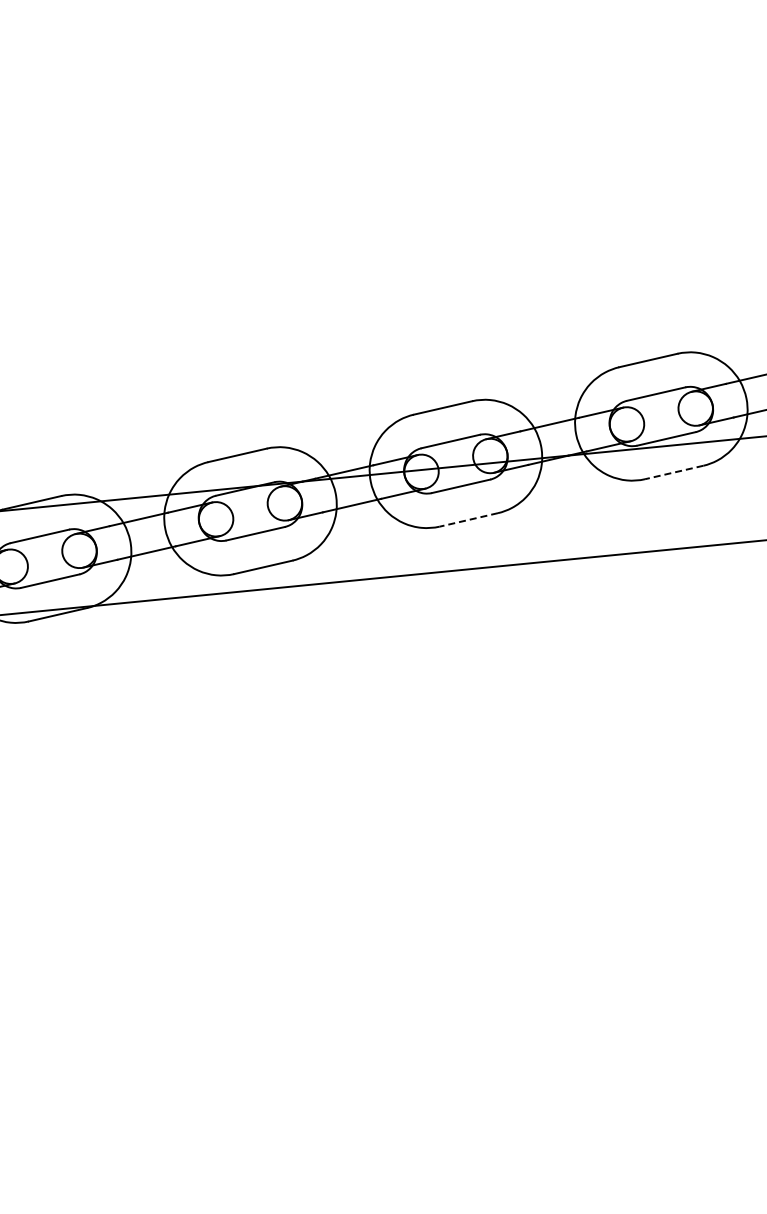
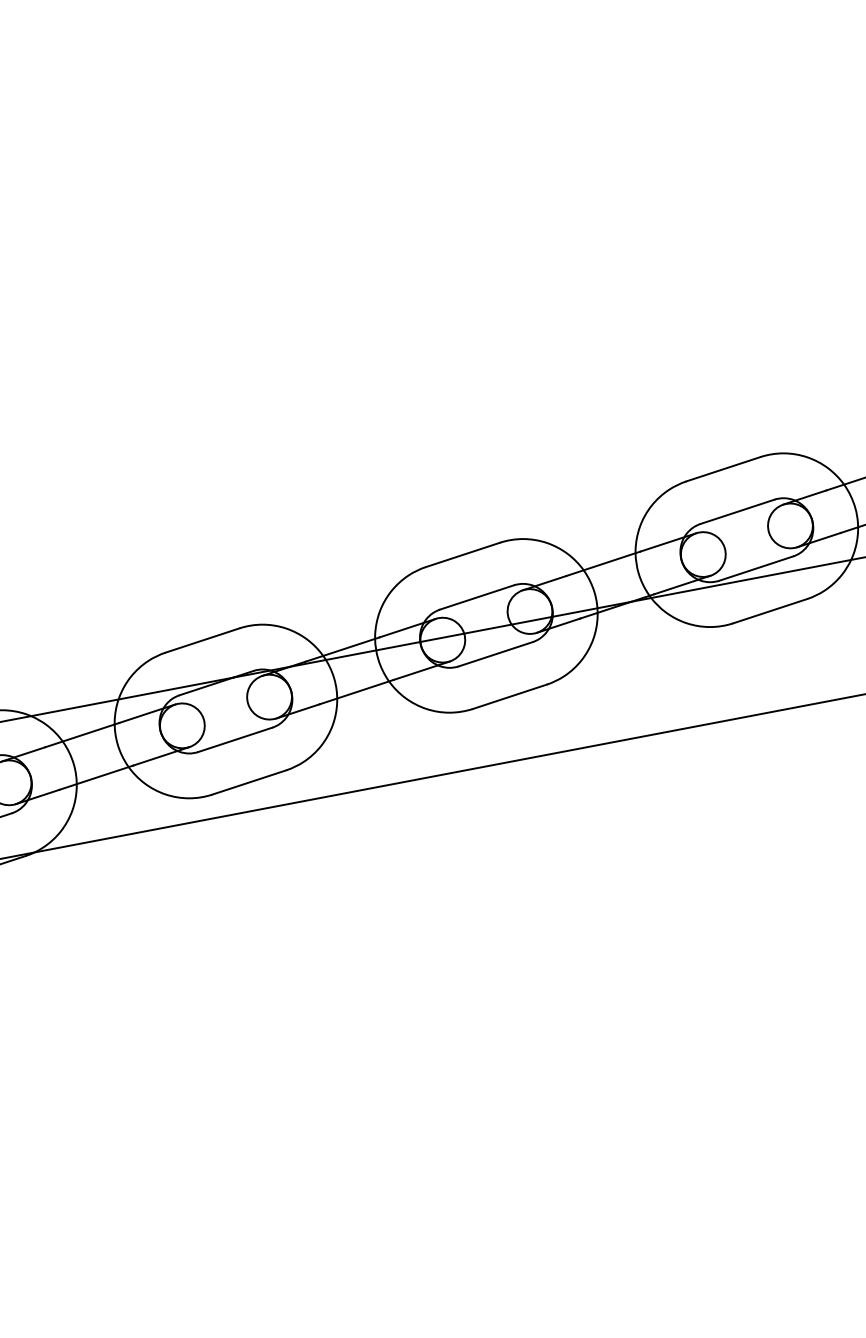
line: (674, 472) -> (770, 611), dashed -> solid
line: (468, 519) -> (509, 696), dashed -> solid

